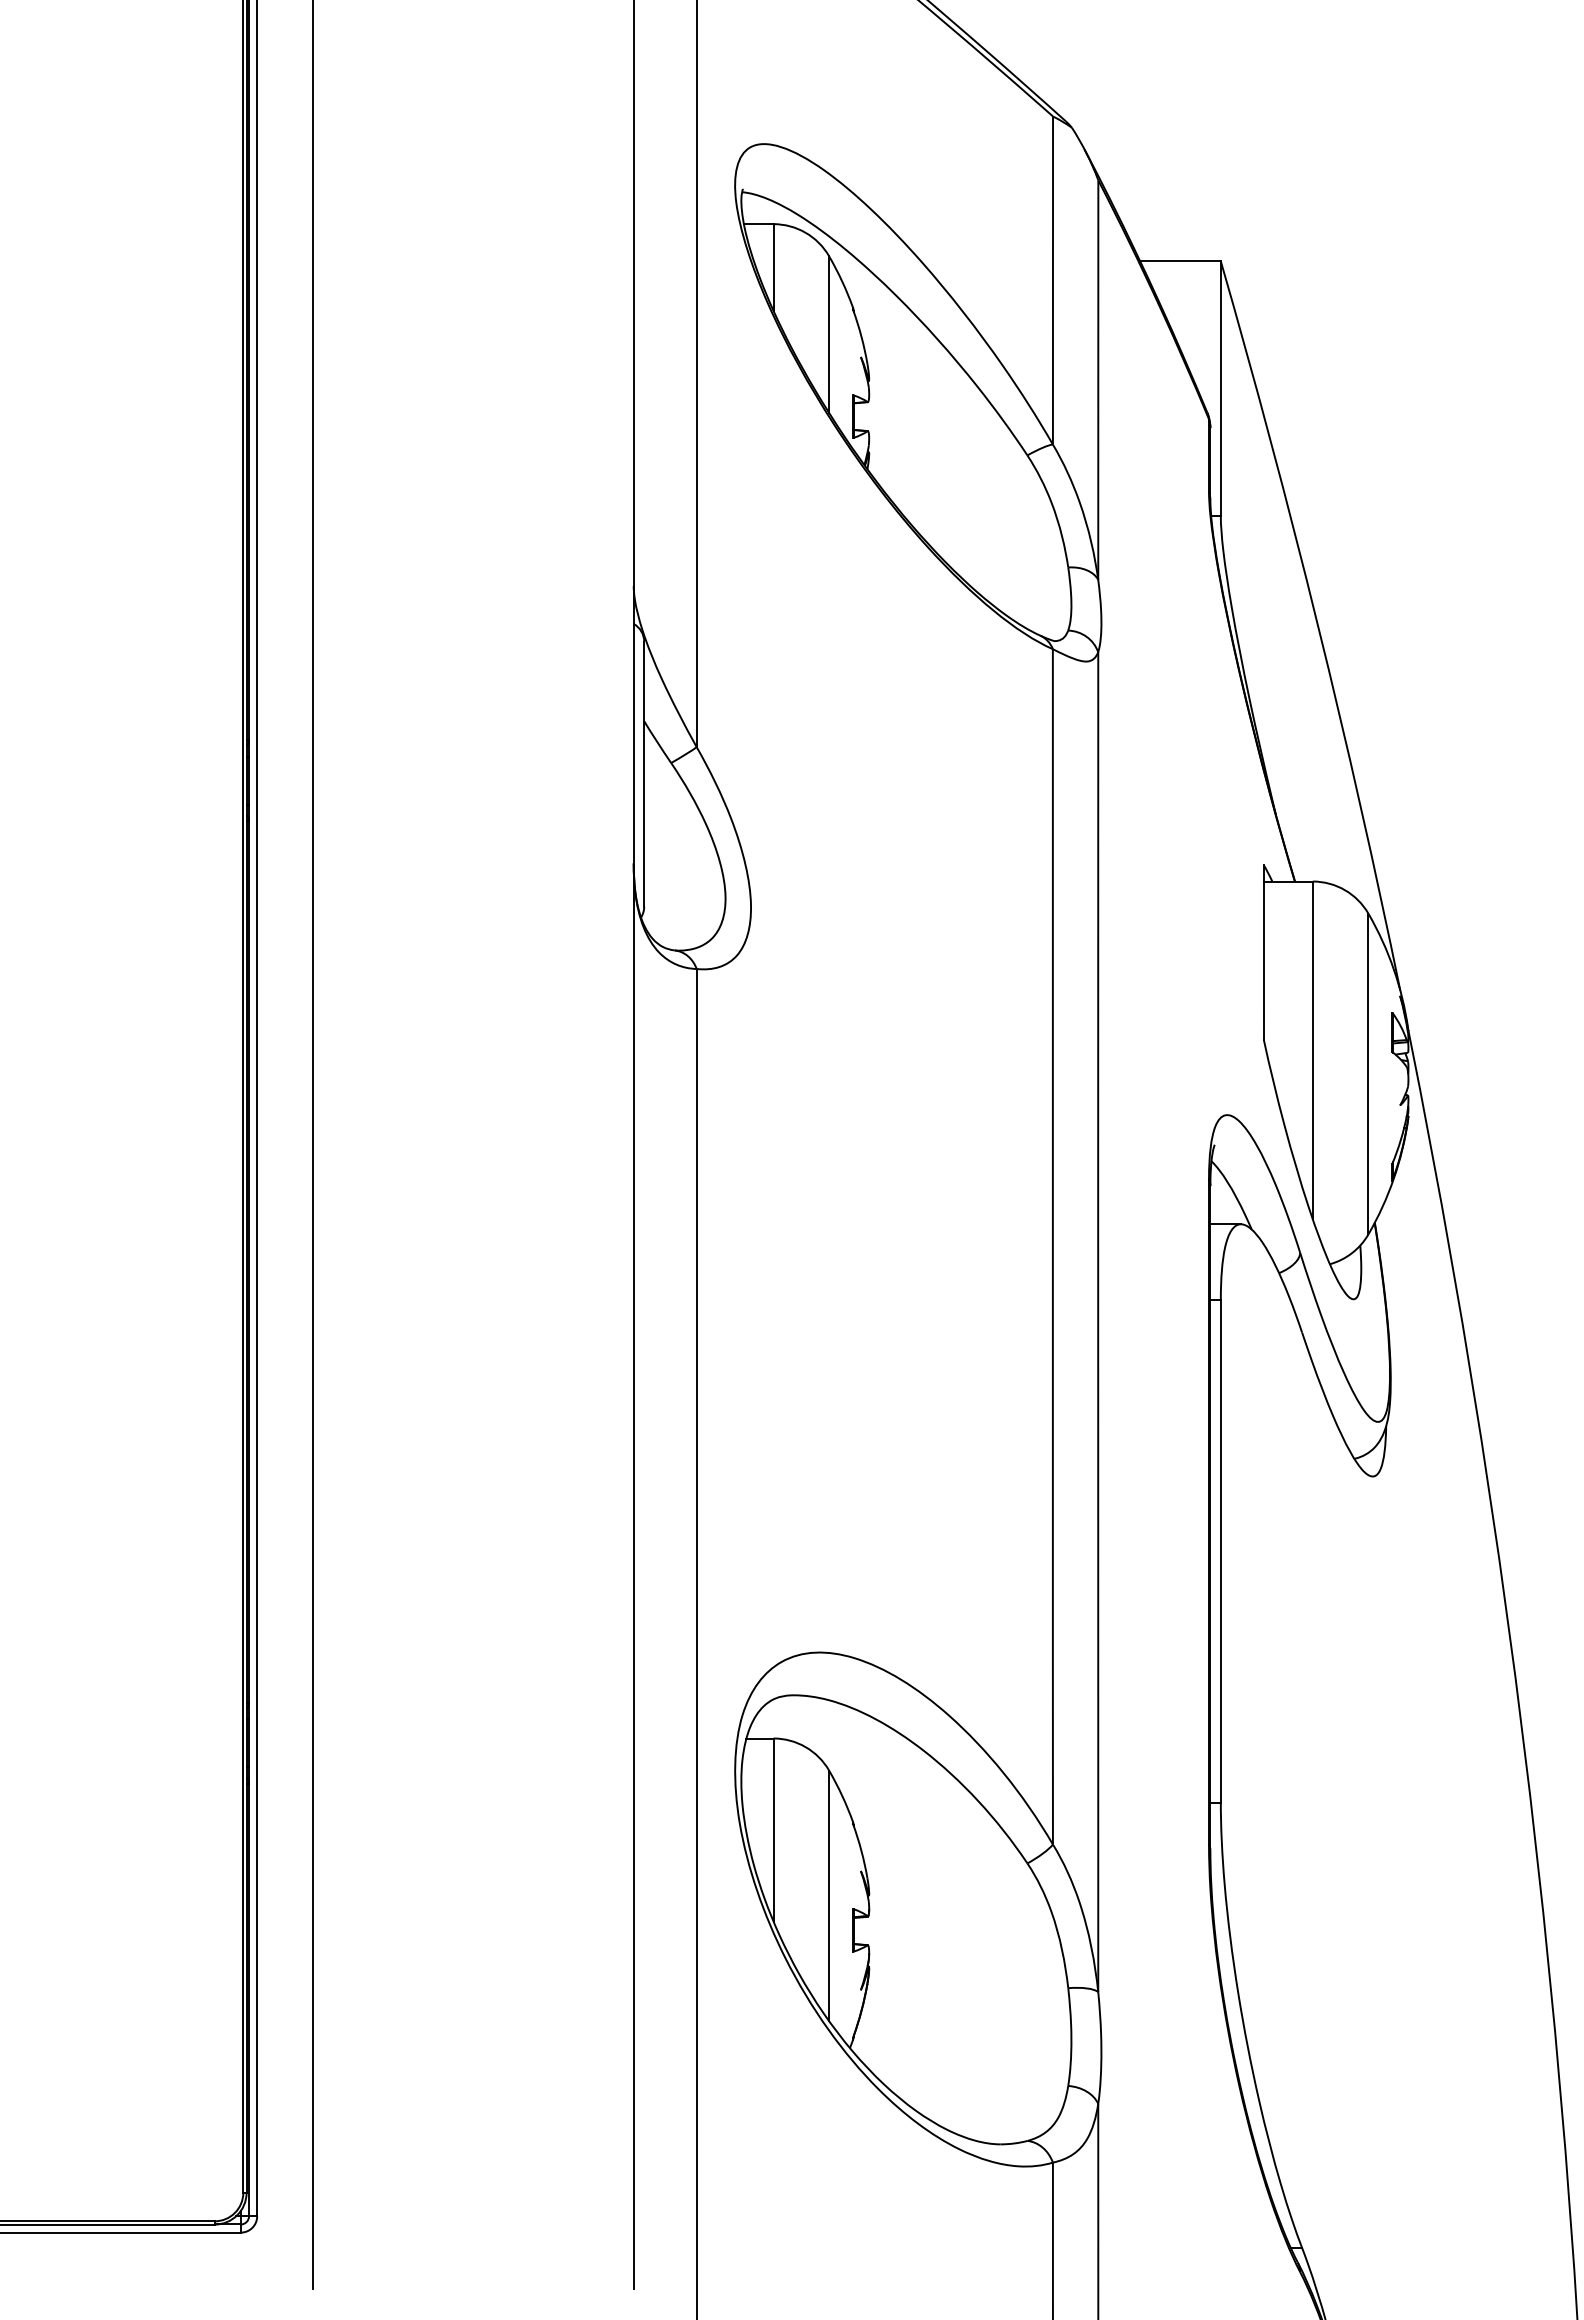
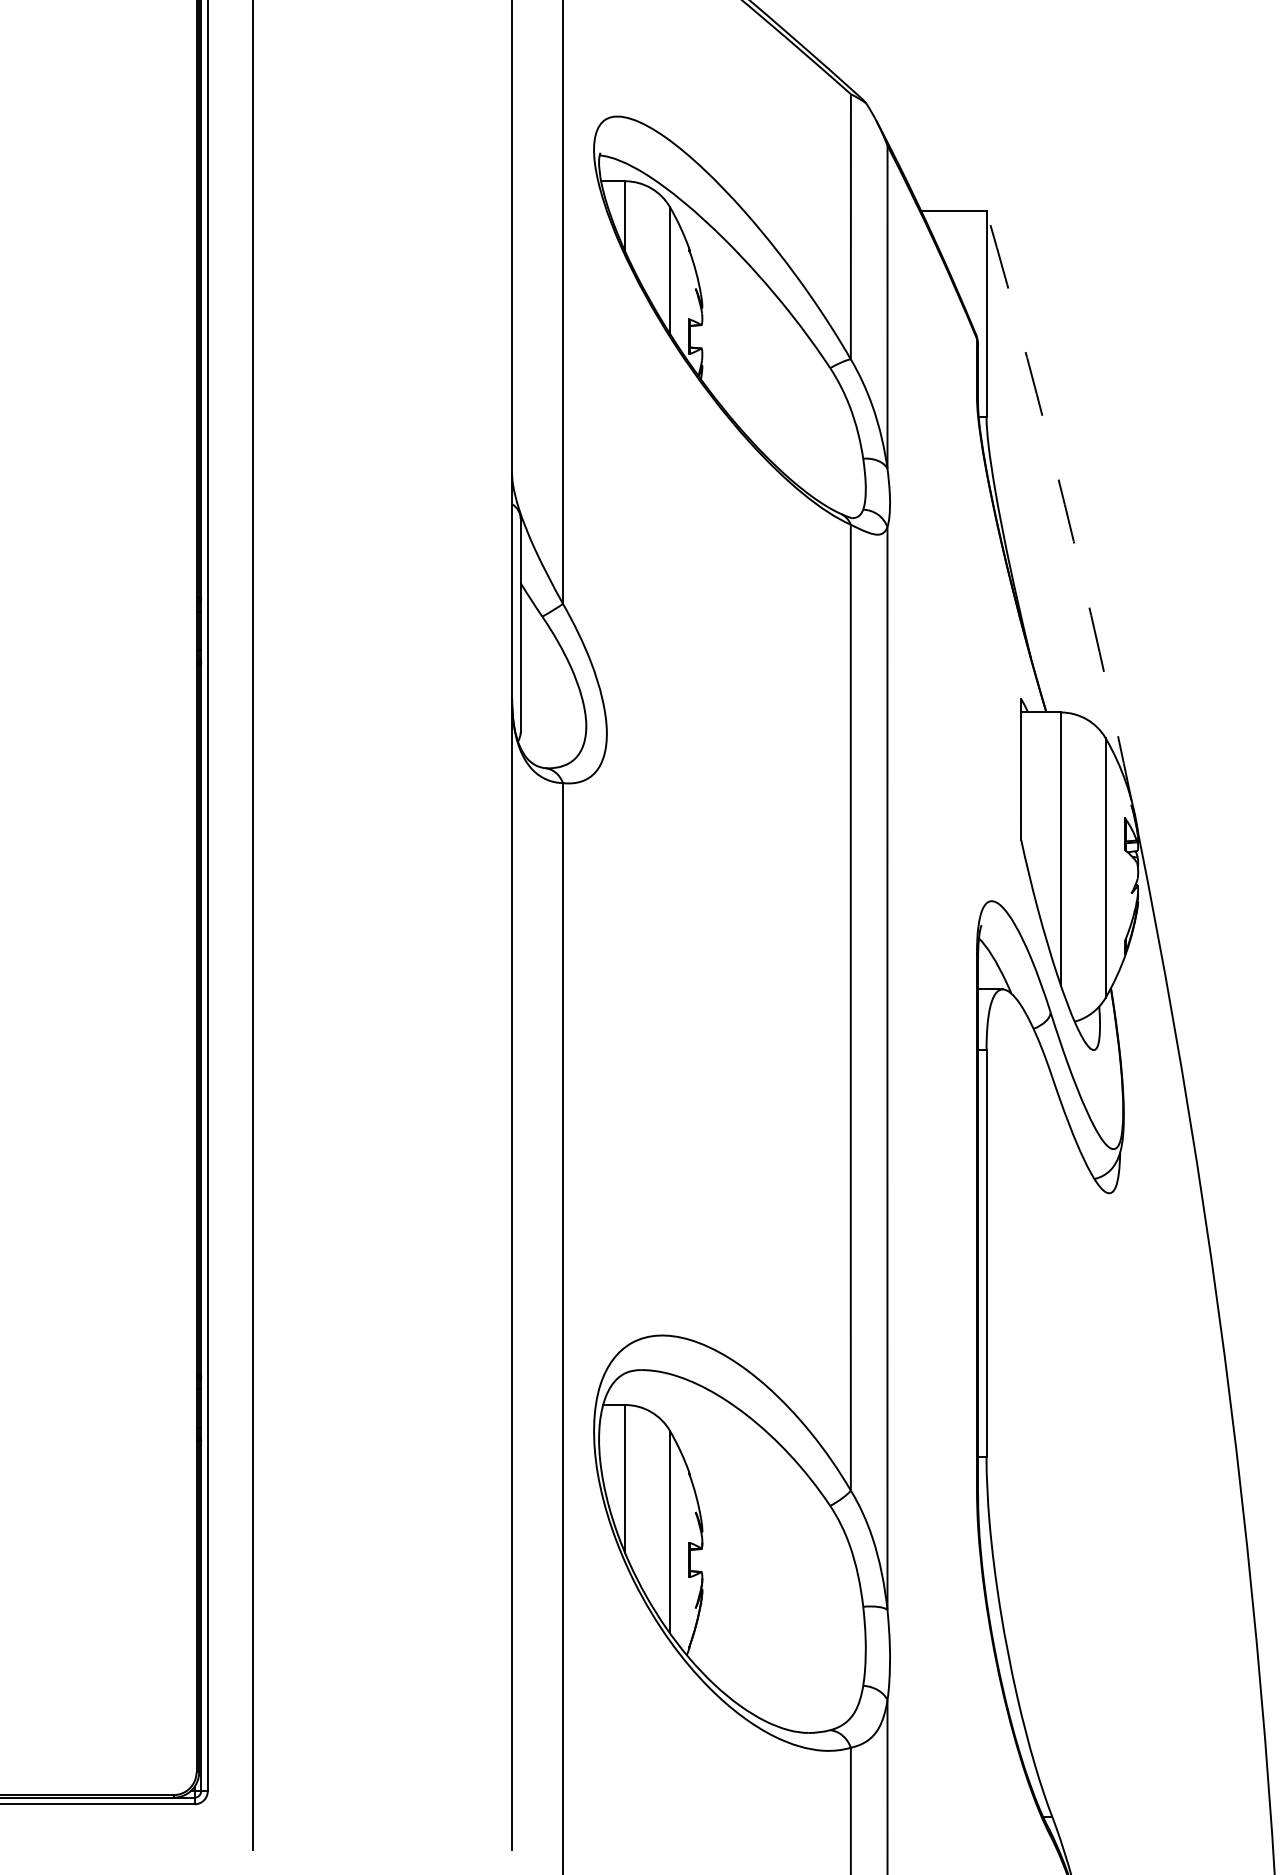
arc: (1317, 624) -> (1064, 504), solid -> dashed

